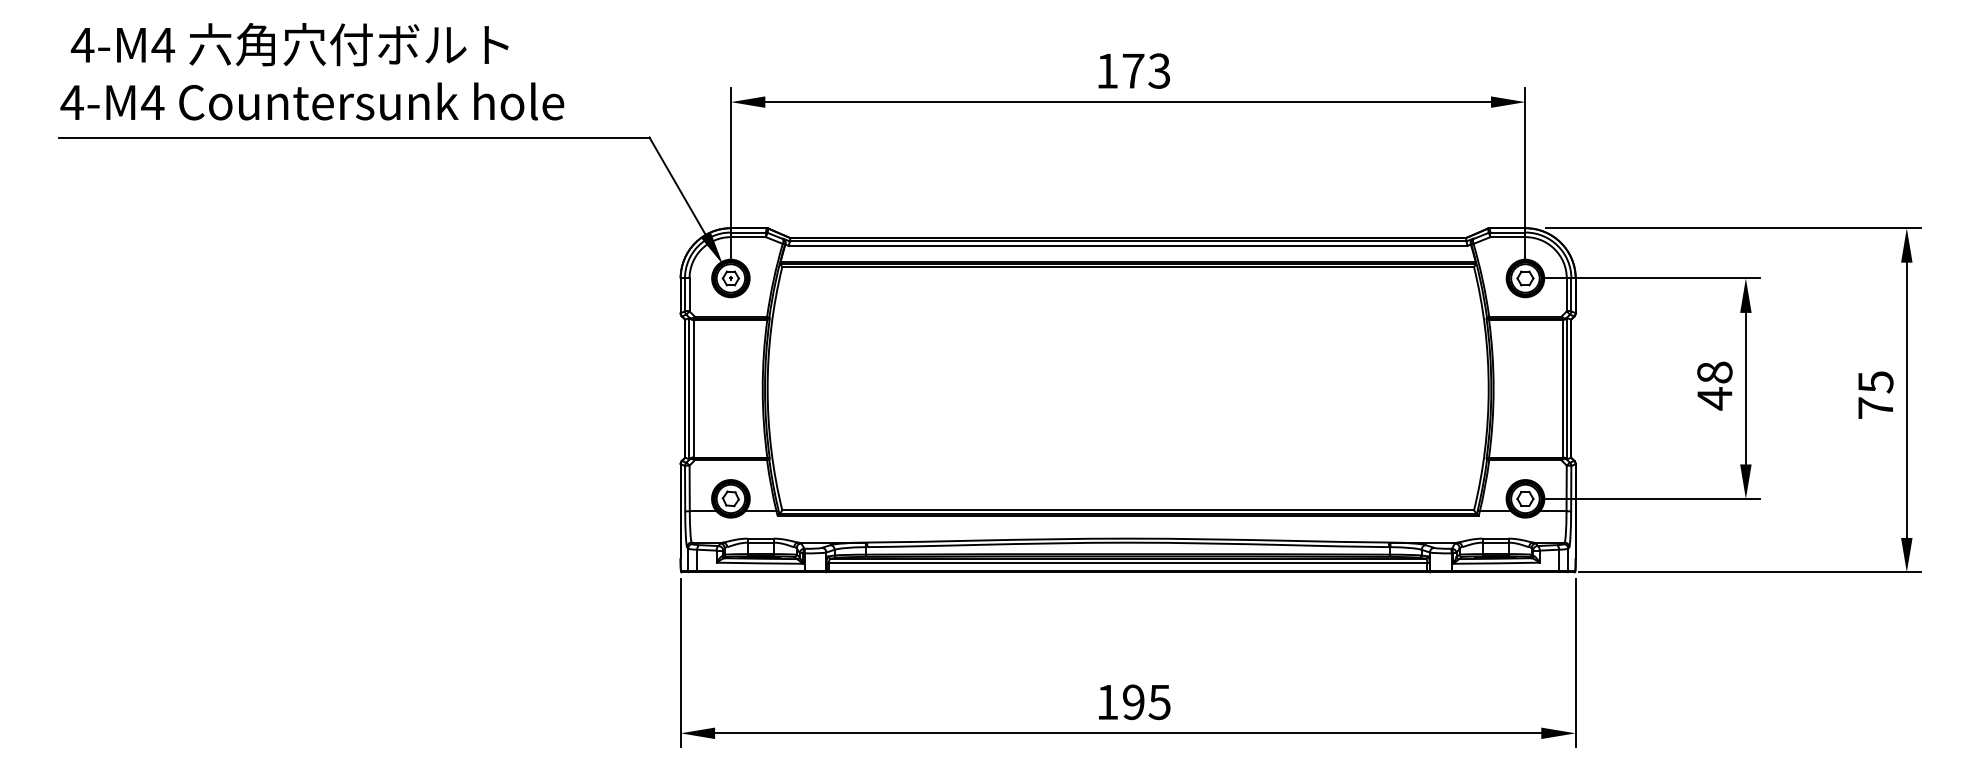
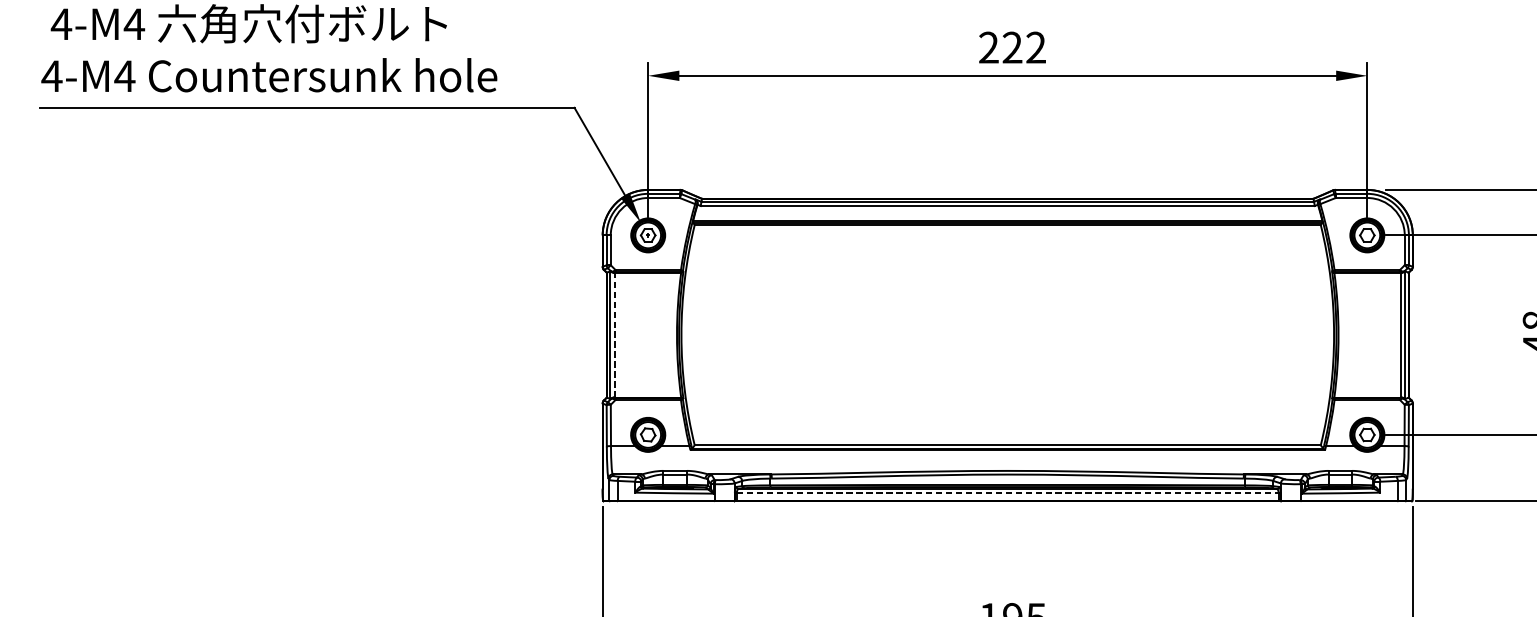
text: (1133, 70) -> (1012, 47), 173 -> 222
line: (693, 388) -> (614, 335), solid -> dashed
line: (1128, 563) -> (1008, 493), solid -> dashed

